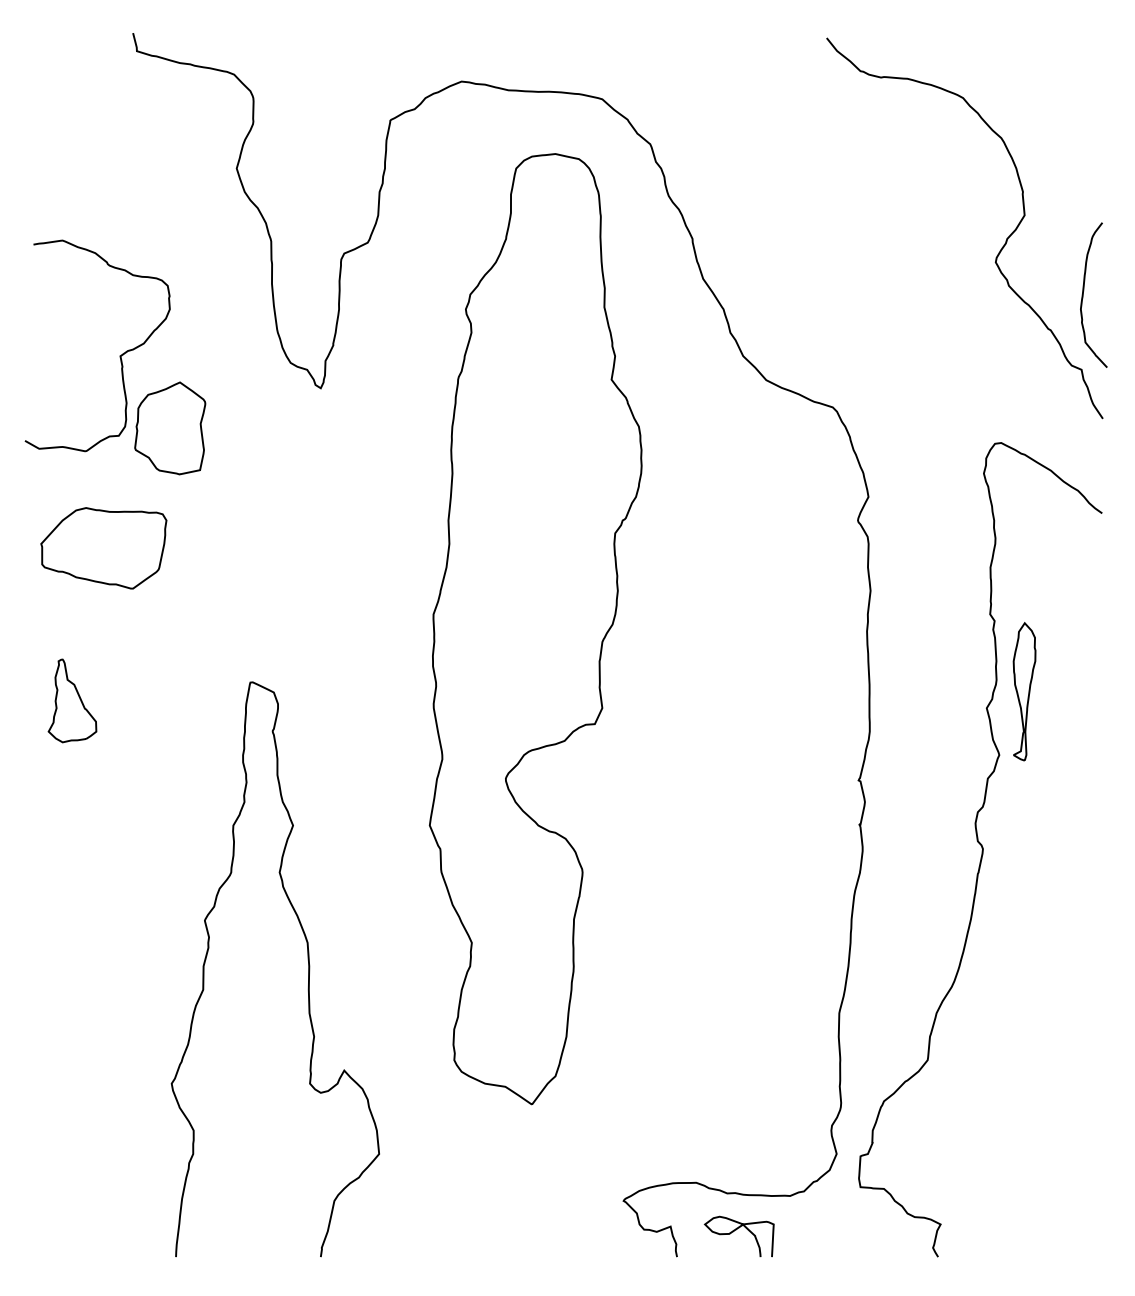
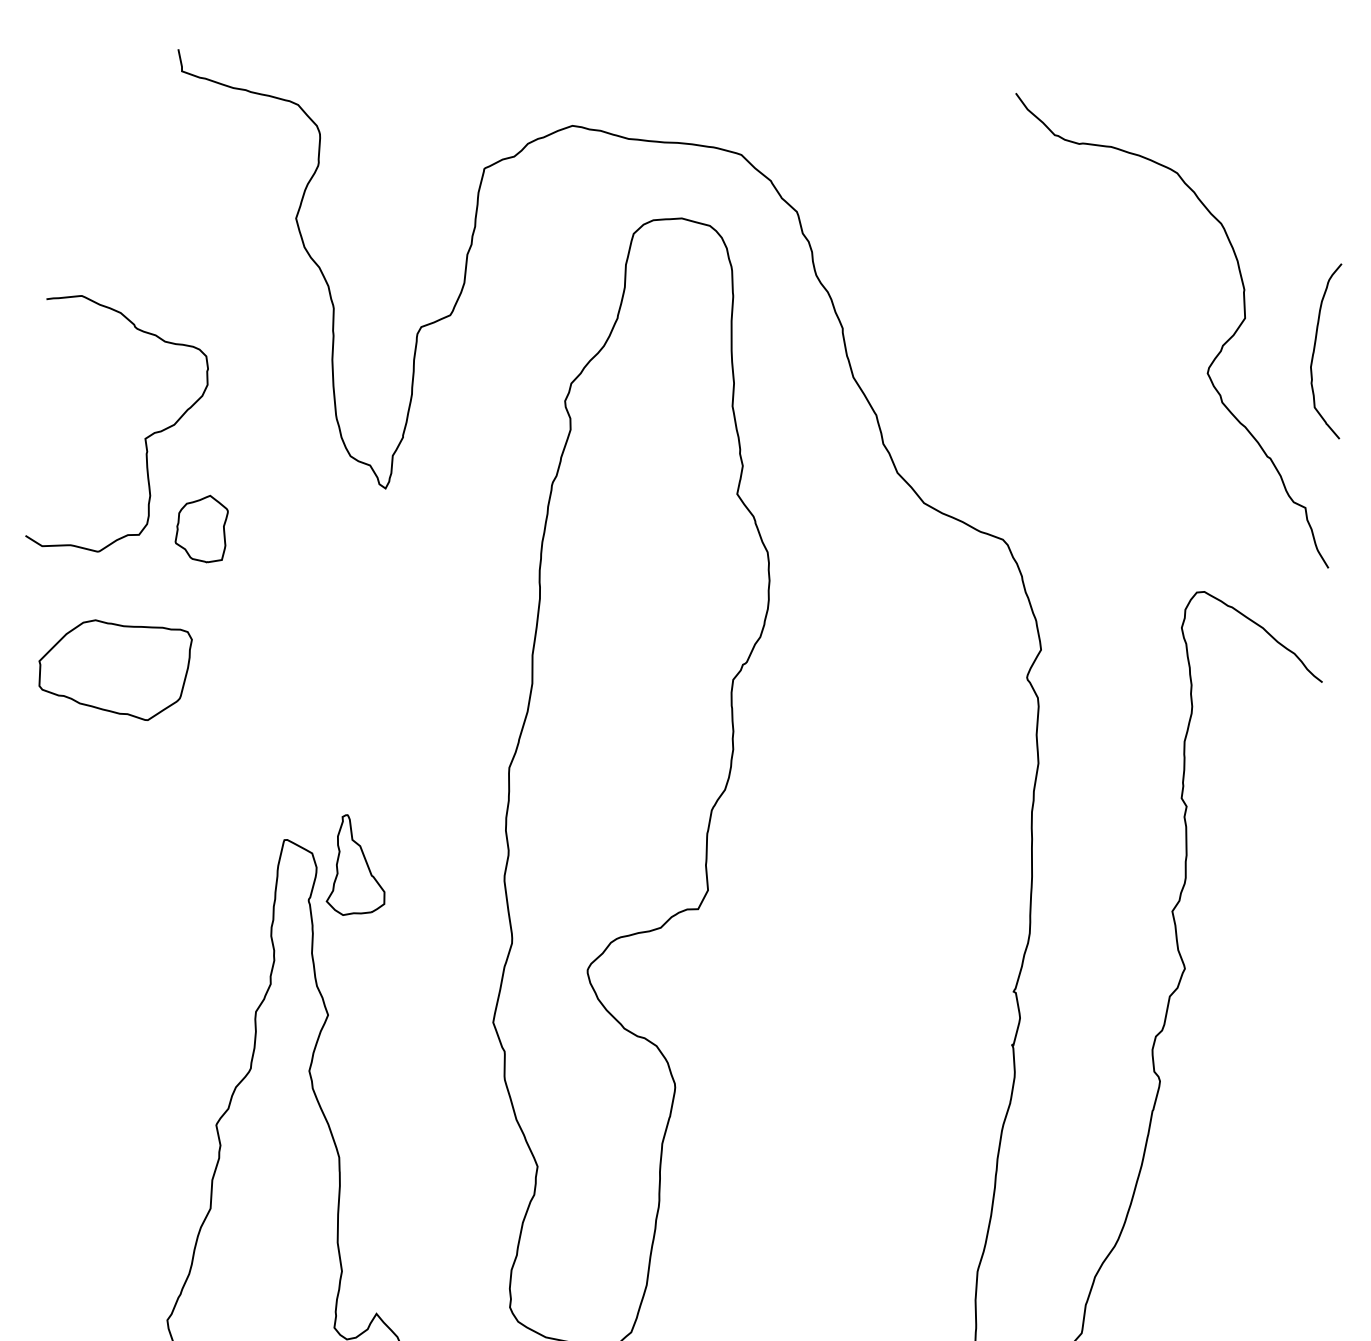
curve: (1084, 290) -> (1316, 344), moved
part: (170, 428) -> (201, 528), size x0.6
part: (1024, 691) -> (1218, 893), removed
part: (72, 700) -> (357, 865), moved

